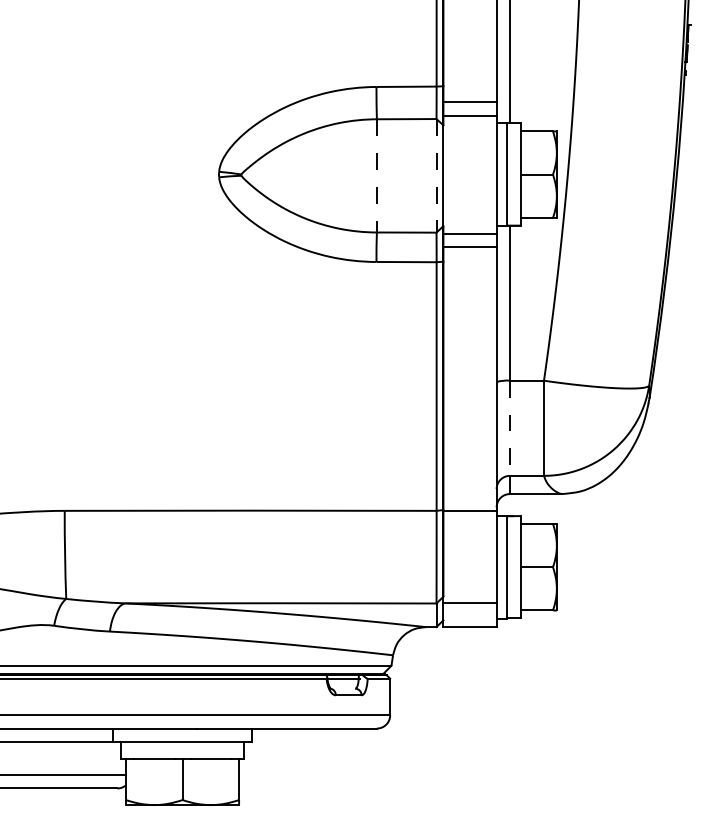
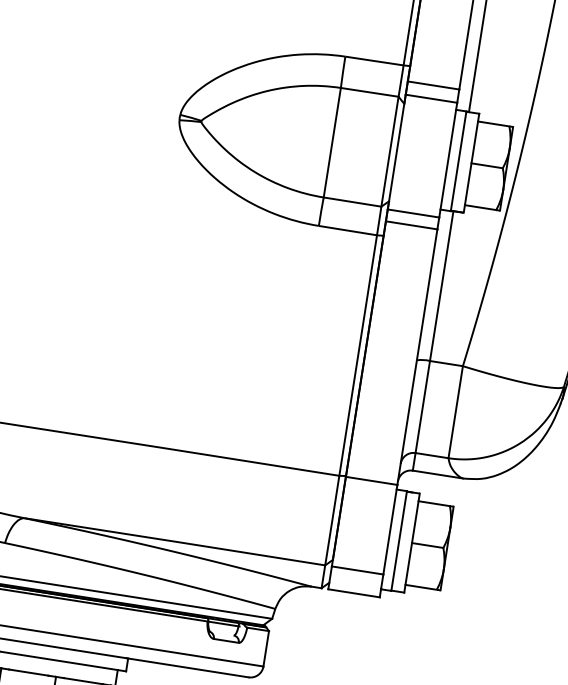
line: (376, 175) -> (331, 142), dashed -> solid
line: (436, 175) -> (390, 151), dashed -> solid
line: (509, 428) -> (422, 407), dashed -> solid

